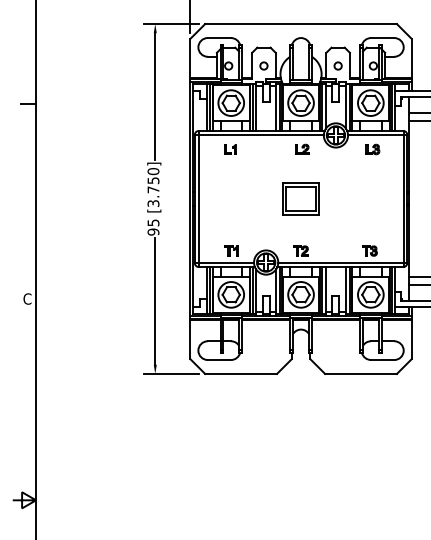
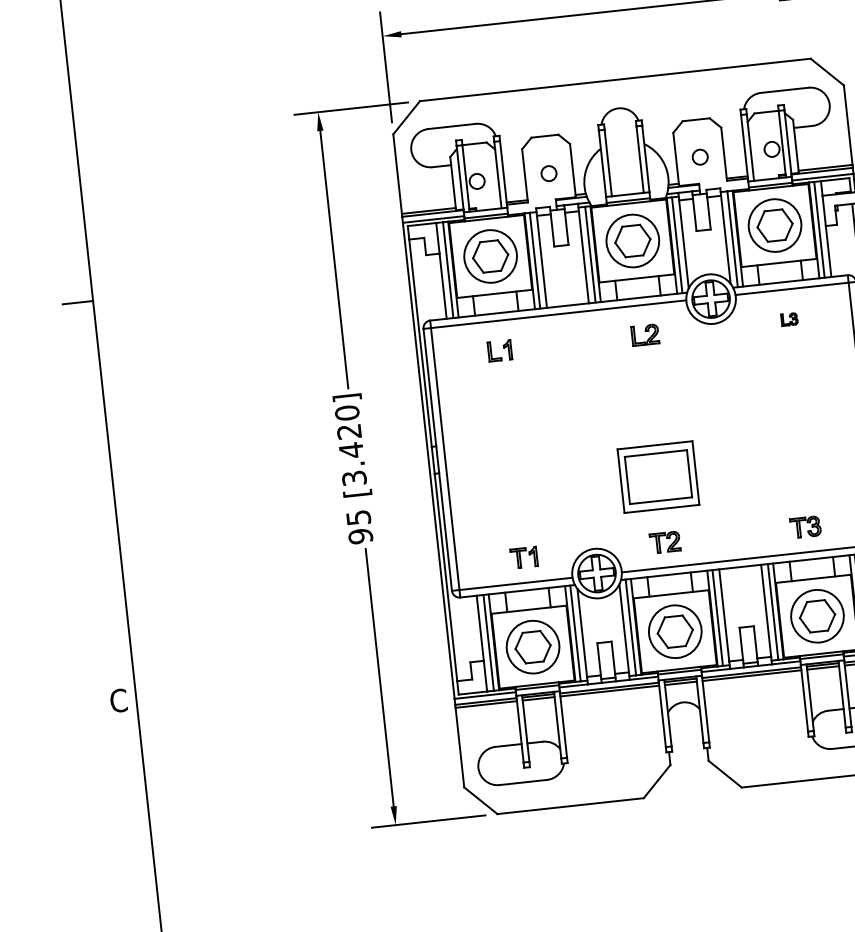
part: (372, 149) -> (788, 319), size x0.6
text: (153, 185) -> (350, 441), [3.750] -> [3.420]
part: (300, 198) -> (657, 476), moved

